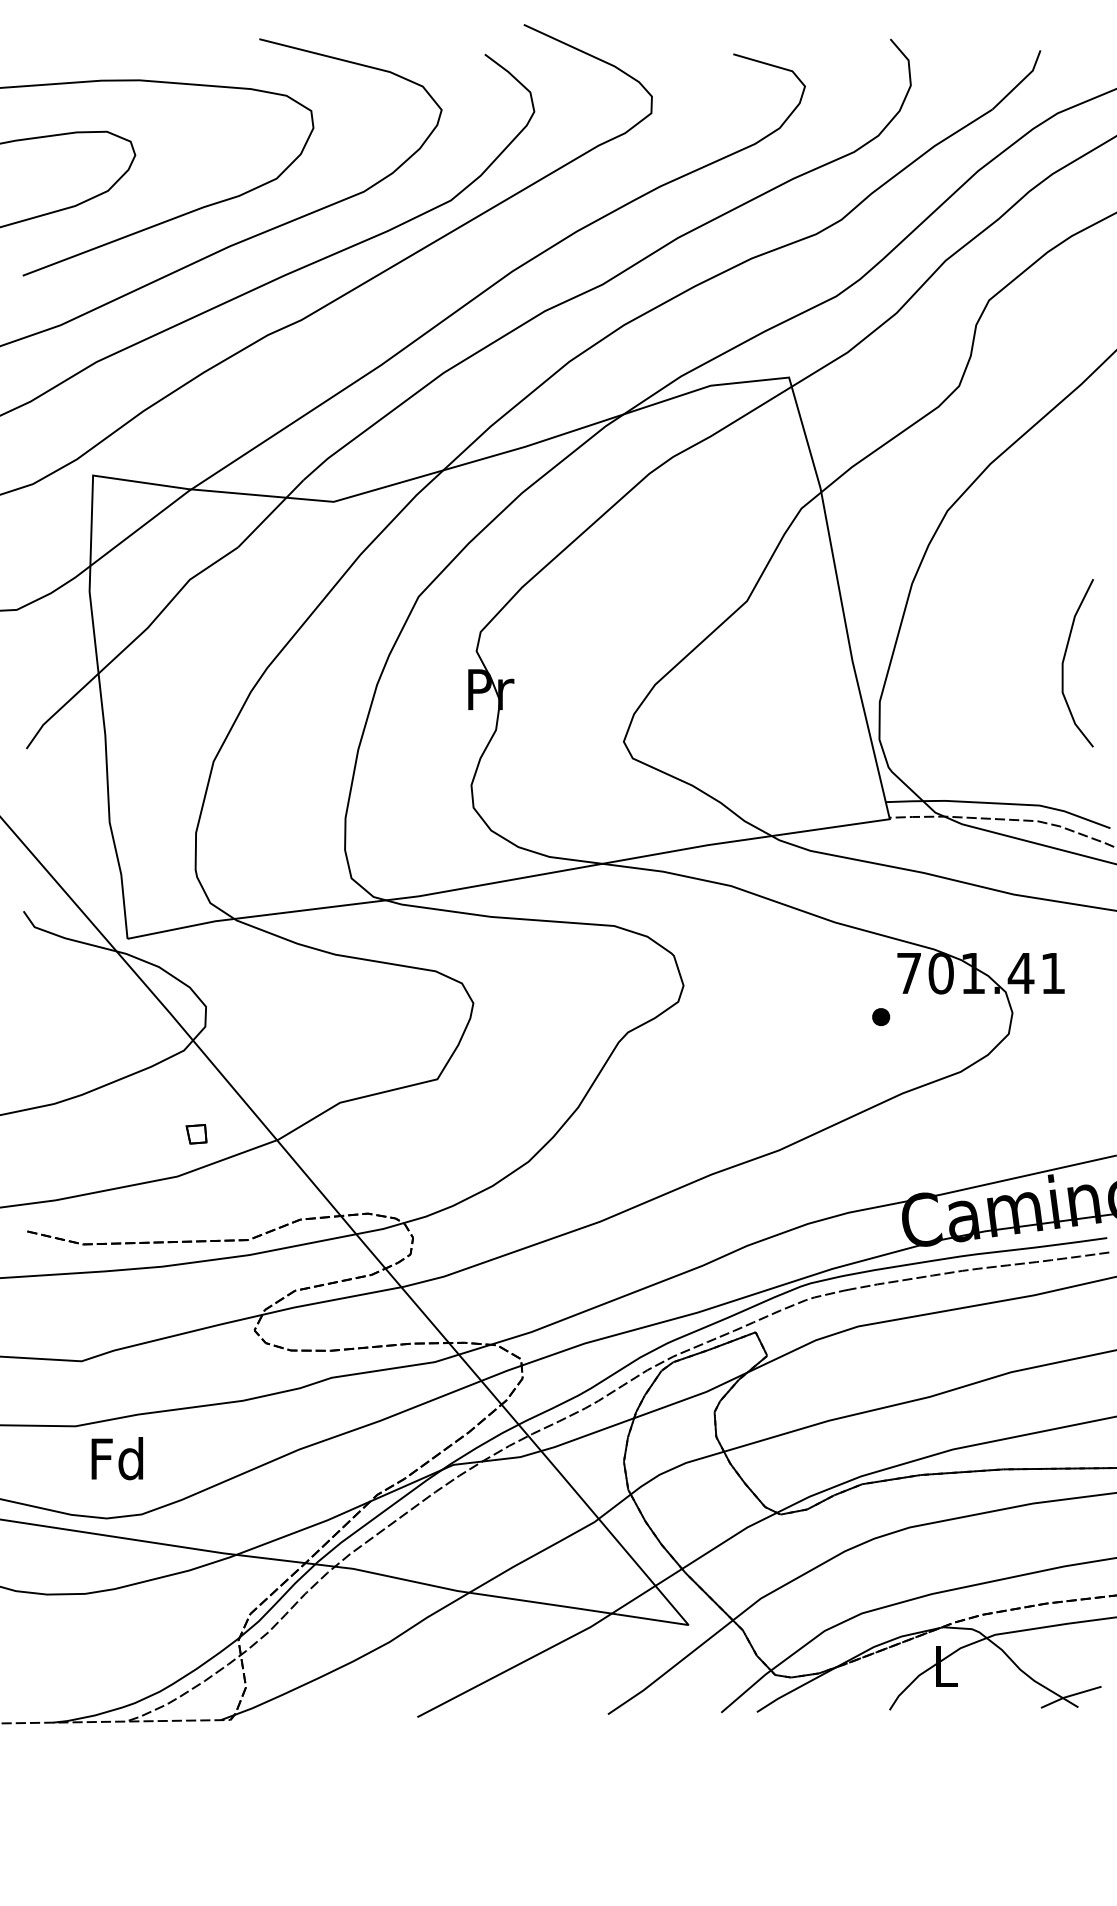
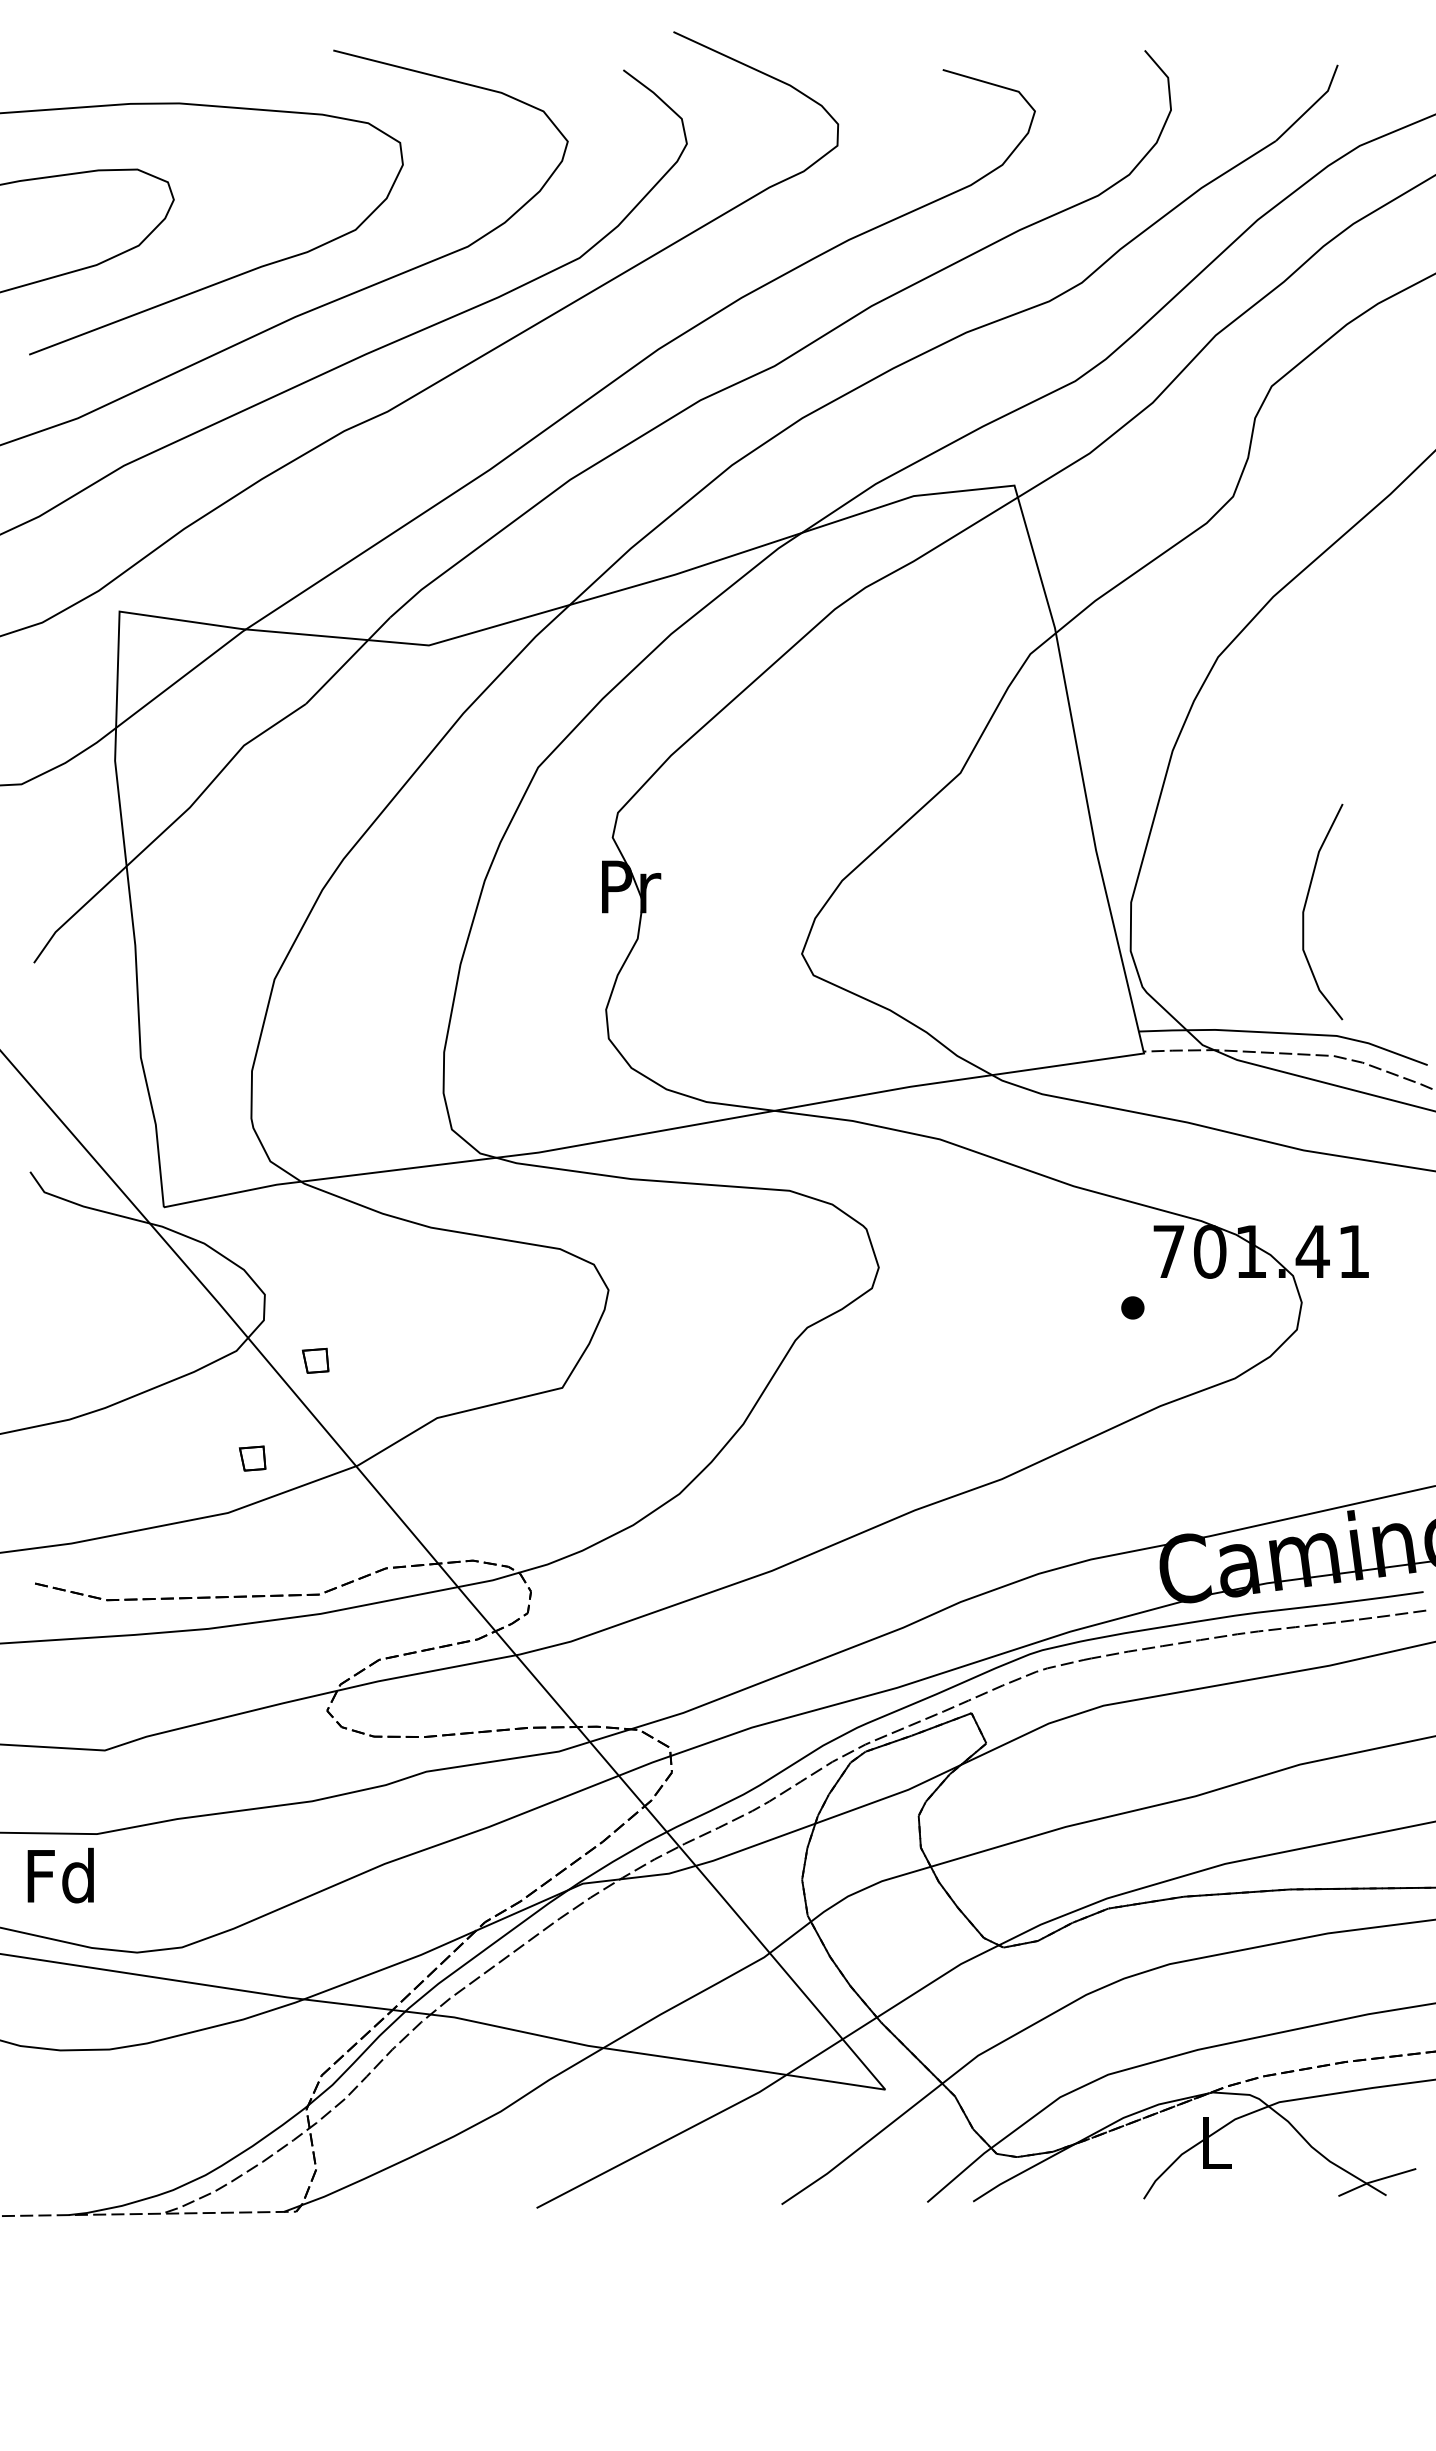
curve: (1064, 661) -> (1305, 909), moved
part: (245, 1058) -> (315, 1361), added
text: (116, 1458) -> (59, 1875), moved

